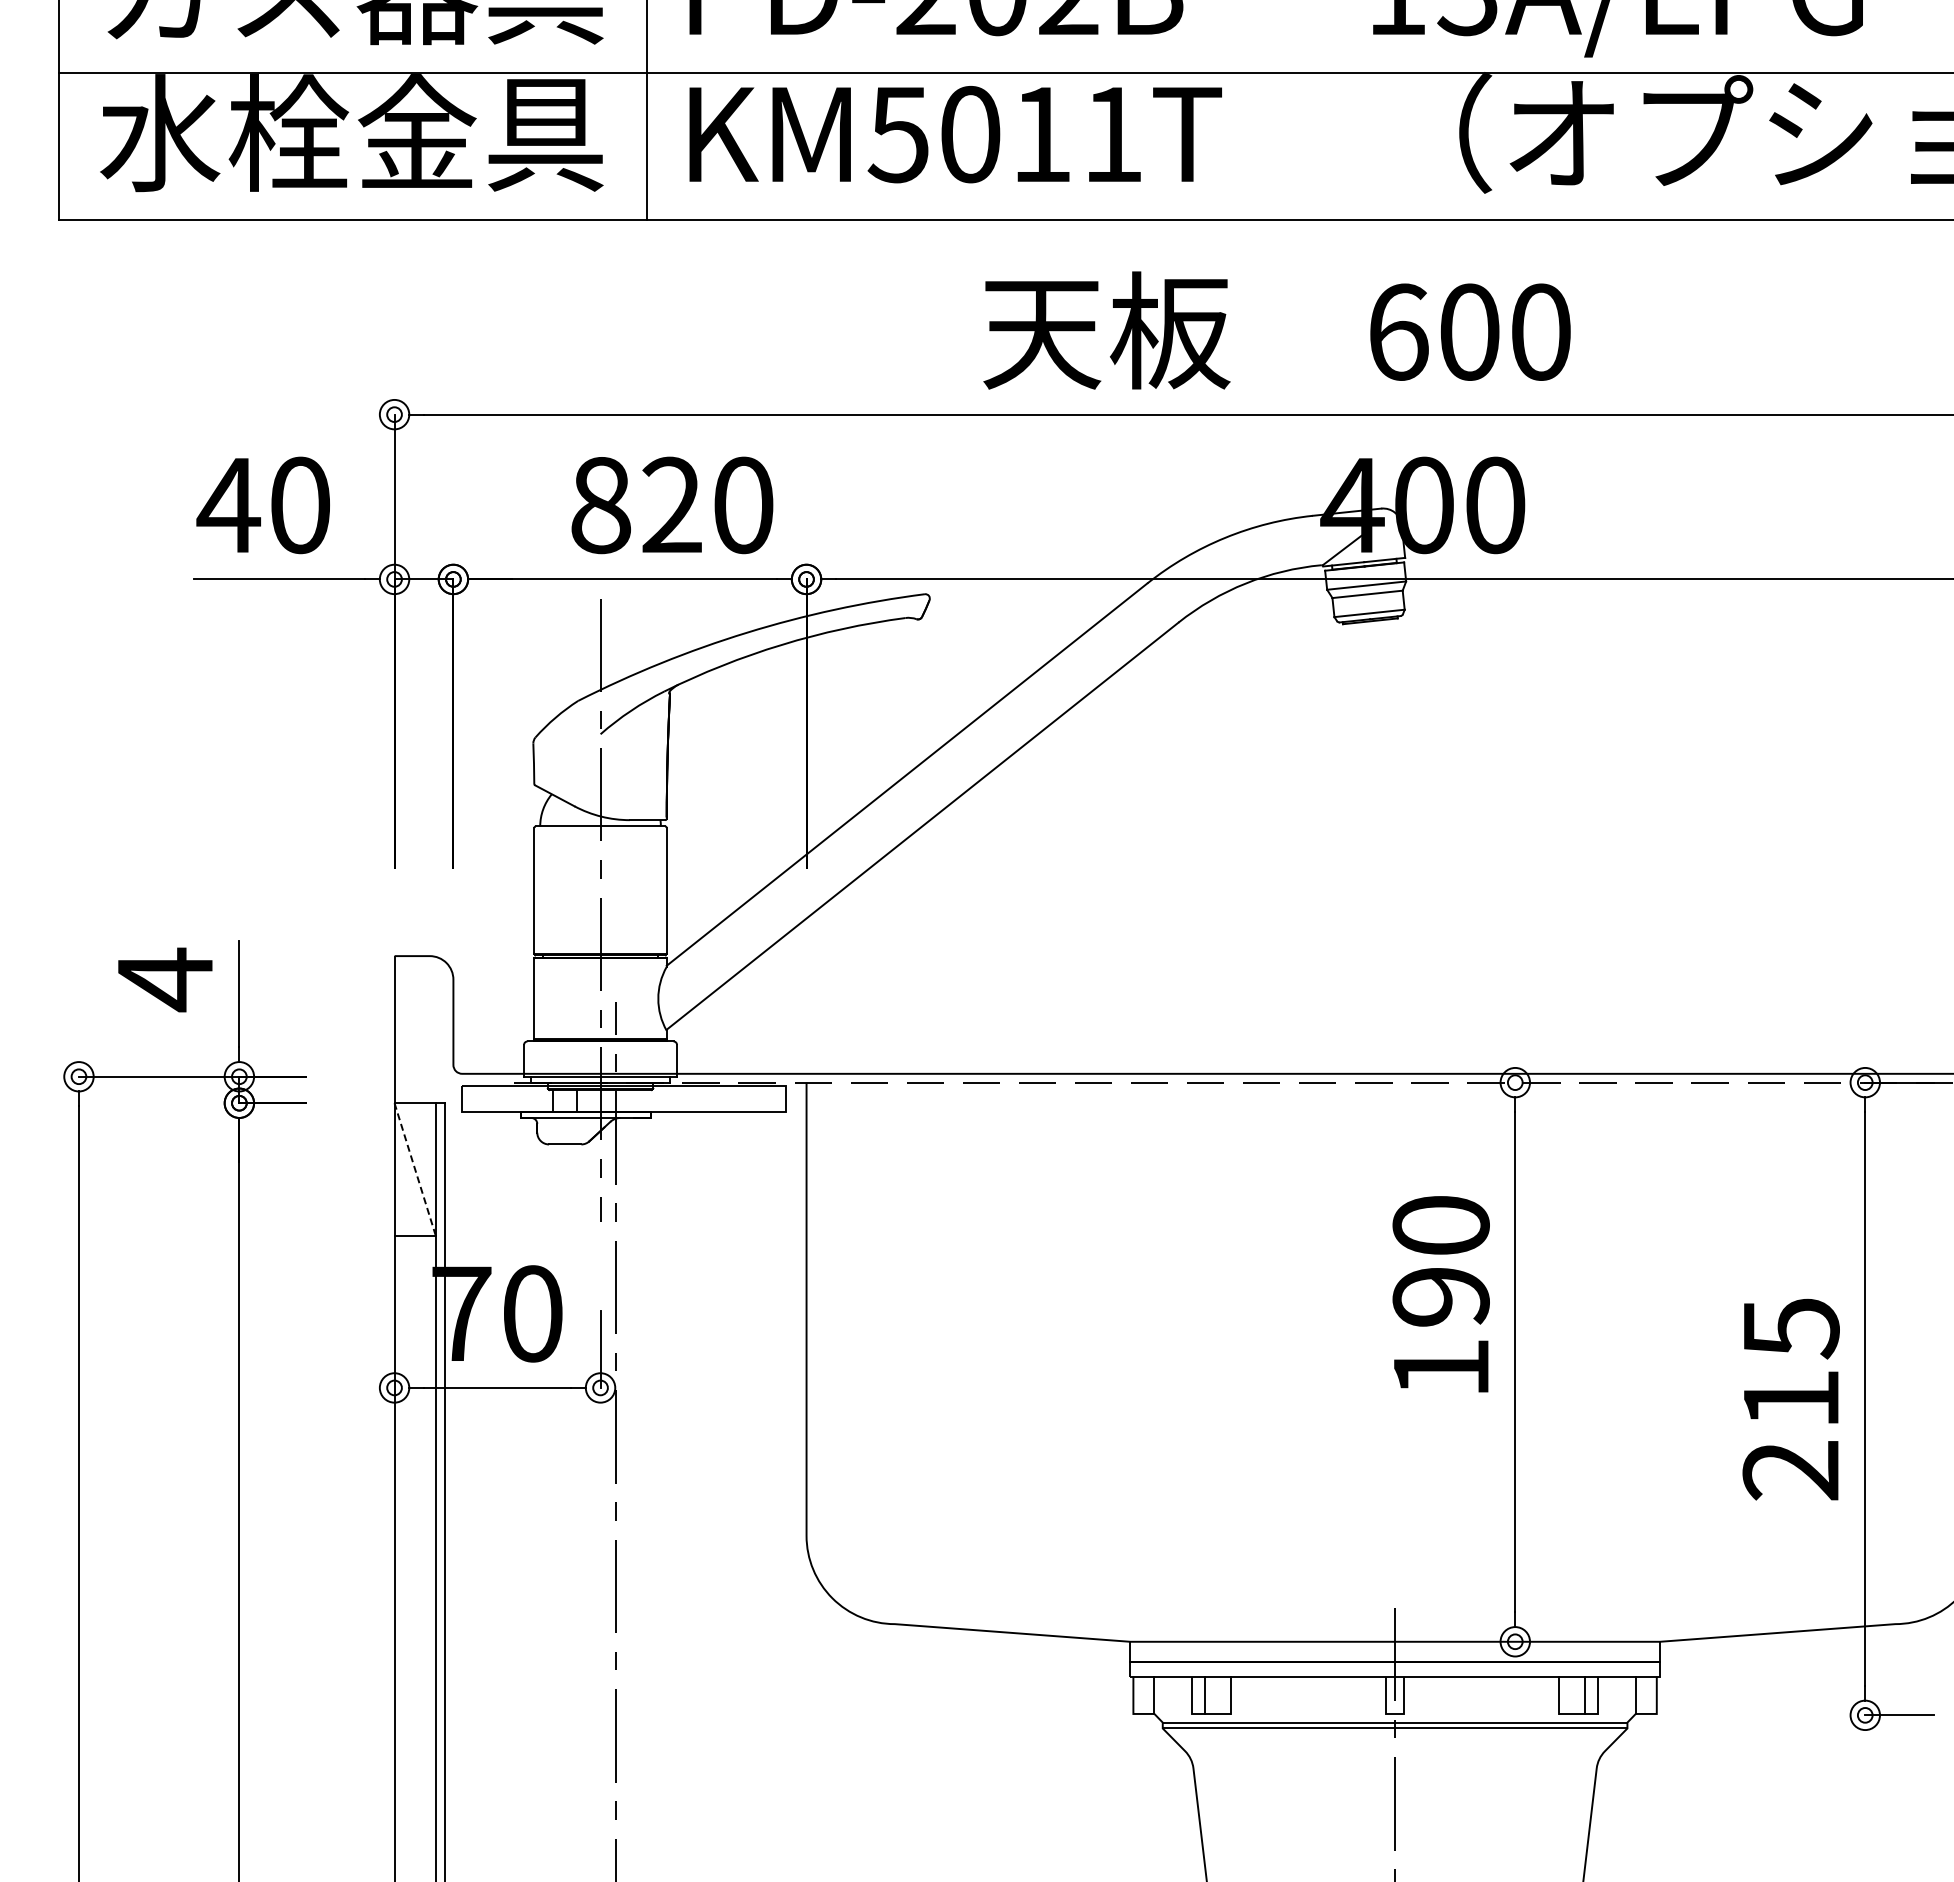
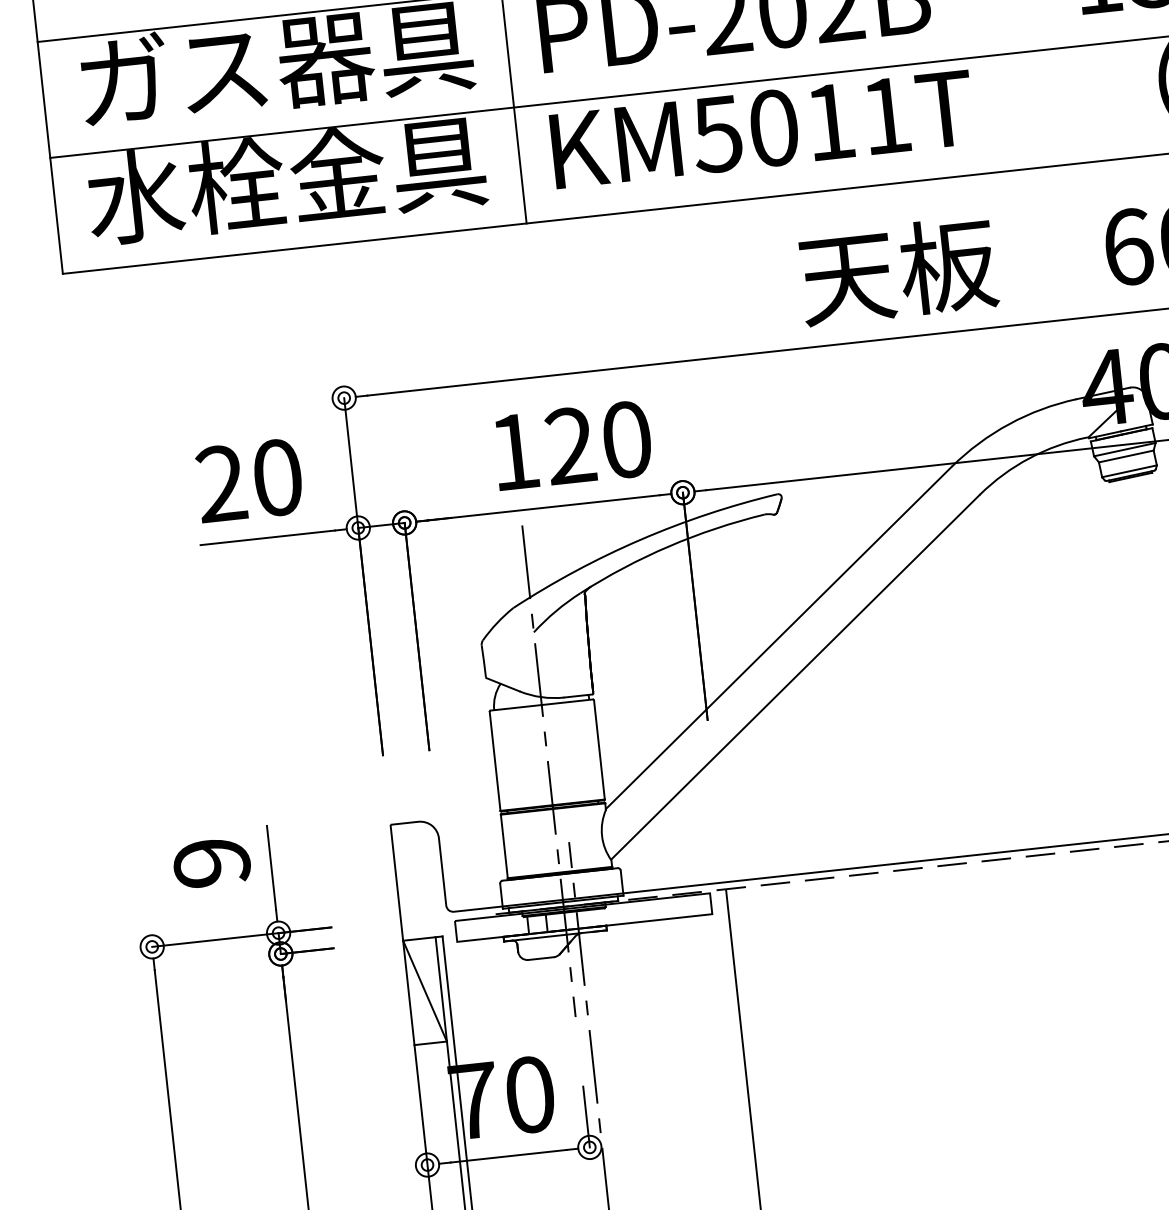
text: (228, 504) -> (221, 483), 40 -> 20
text: (600, 505) -> (514, 452), 820 -> 120
text: (165, 979) -> (212, 862), 4 -> 9
line: (415, 1168) -> (425, 990), dashed -> solid

